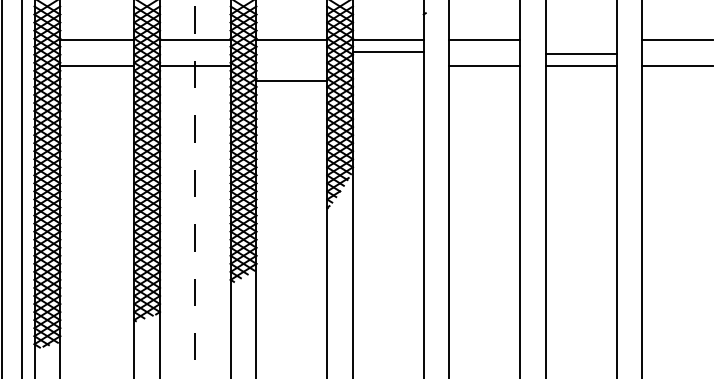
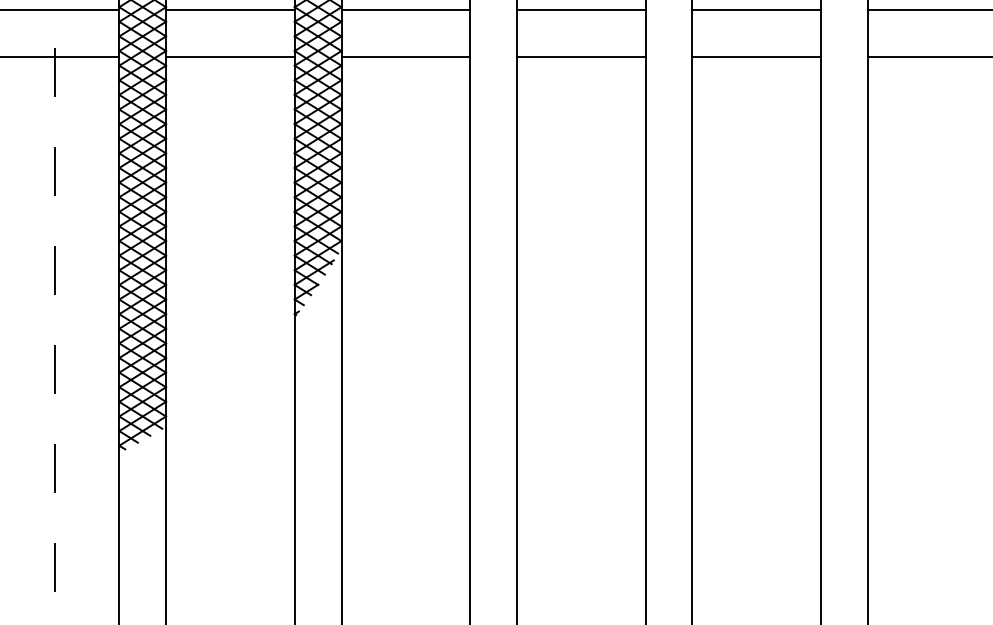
line: (387, 52) -> (404, 57), moved
line: (580, 54) -> (755, 10), moved
line: (291, 81) -> (229, 57), moved

